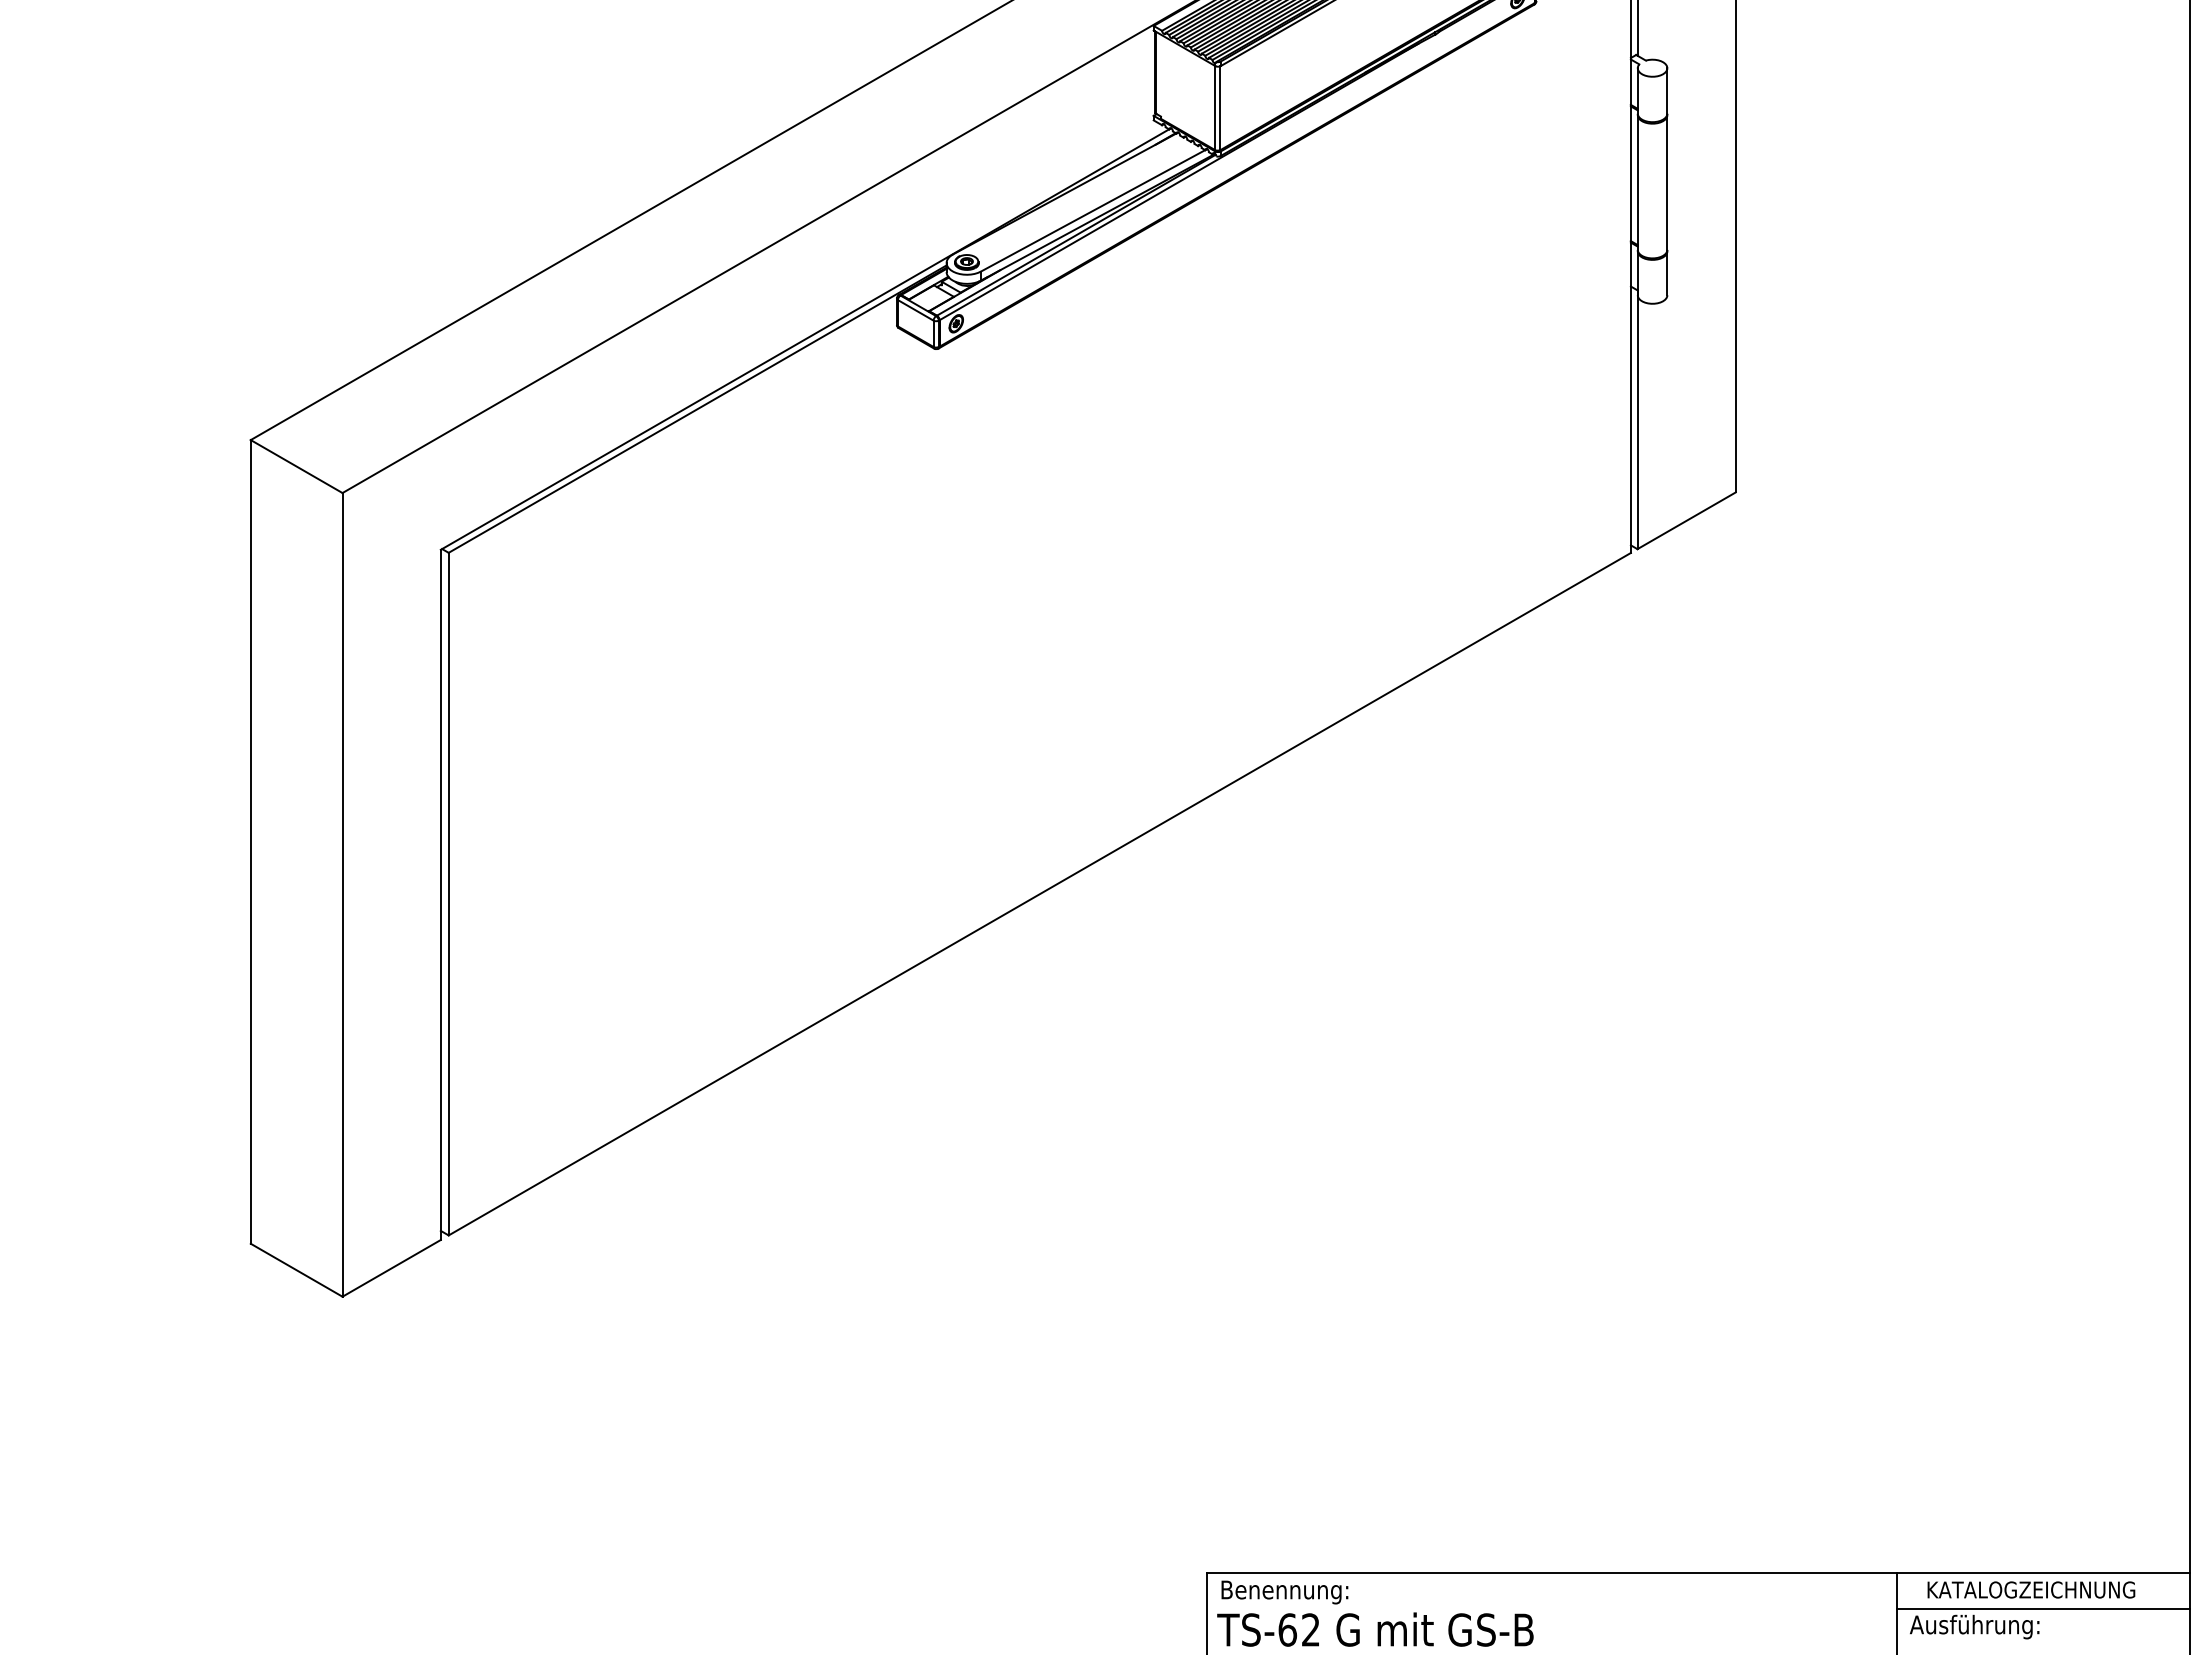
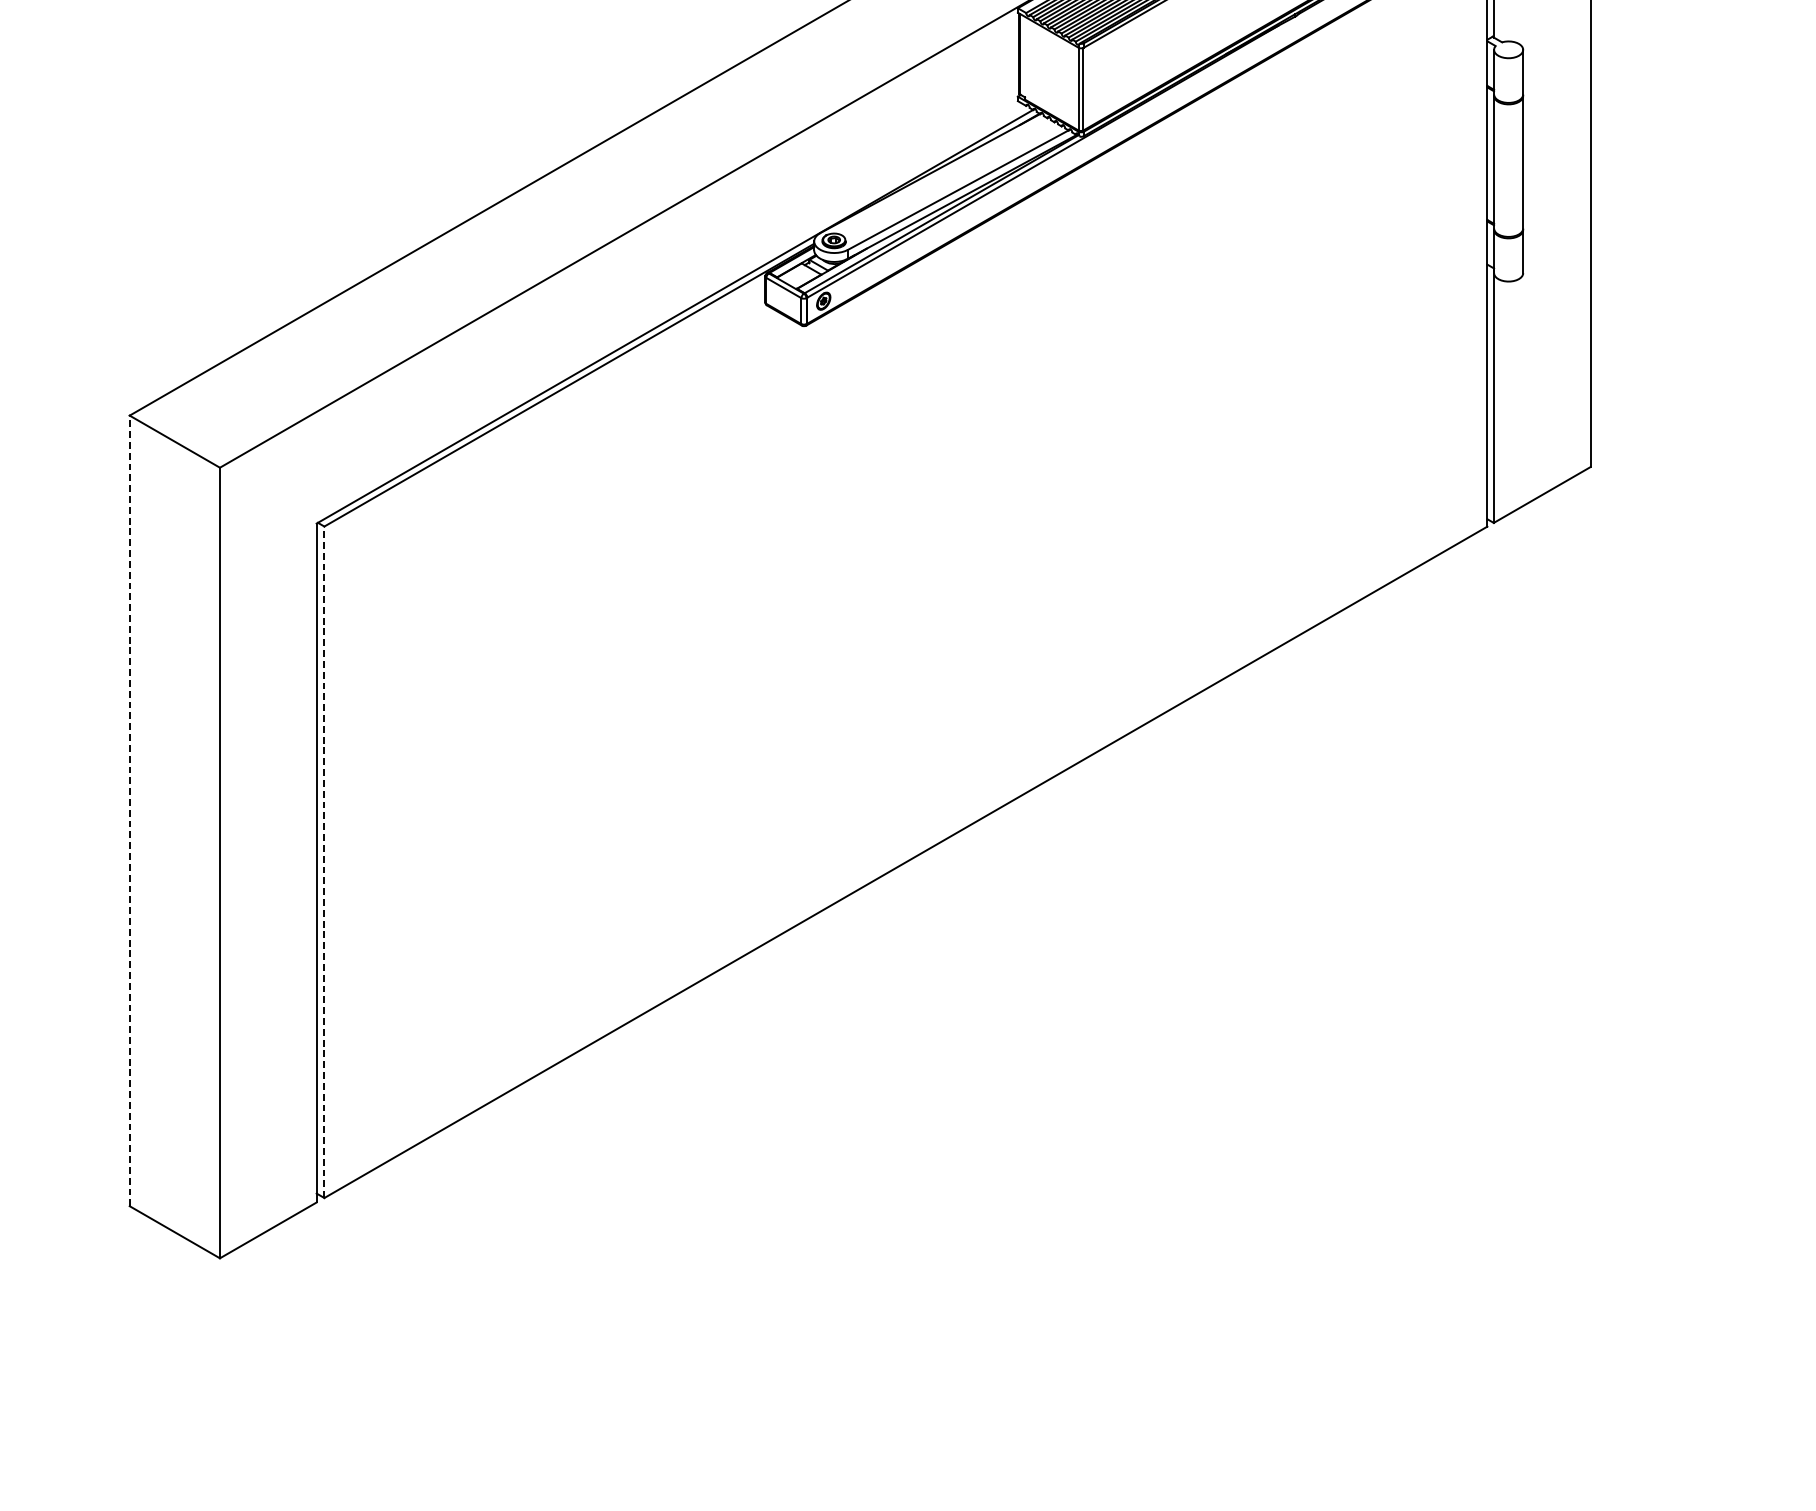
line: (250, 841) -> (129, 810), solid -> dashed
line: (448, 893) -> (324, 861), solid -> dashed

